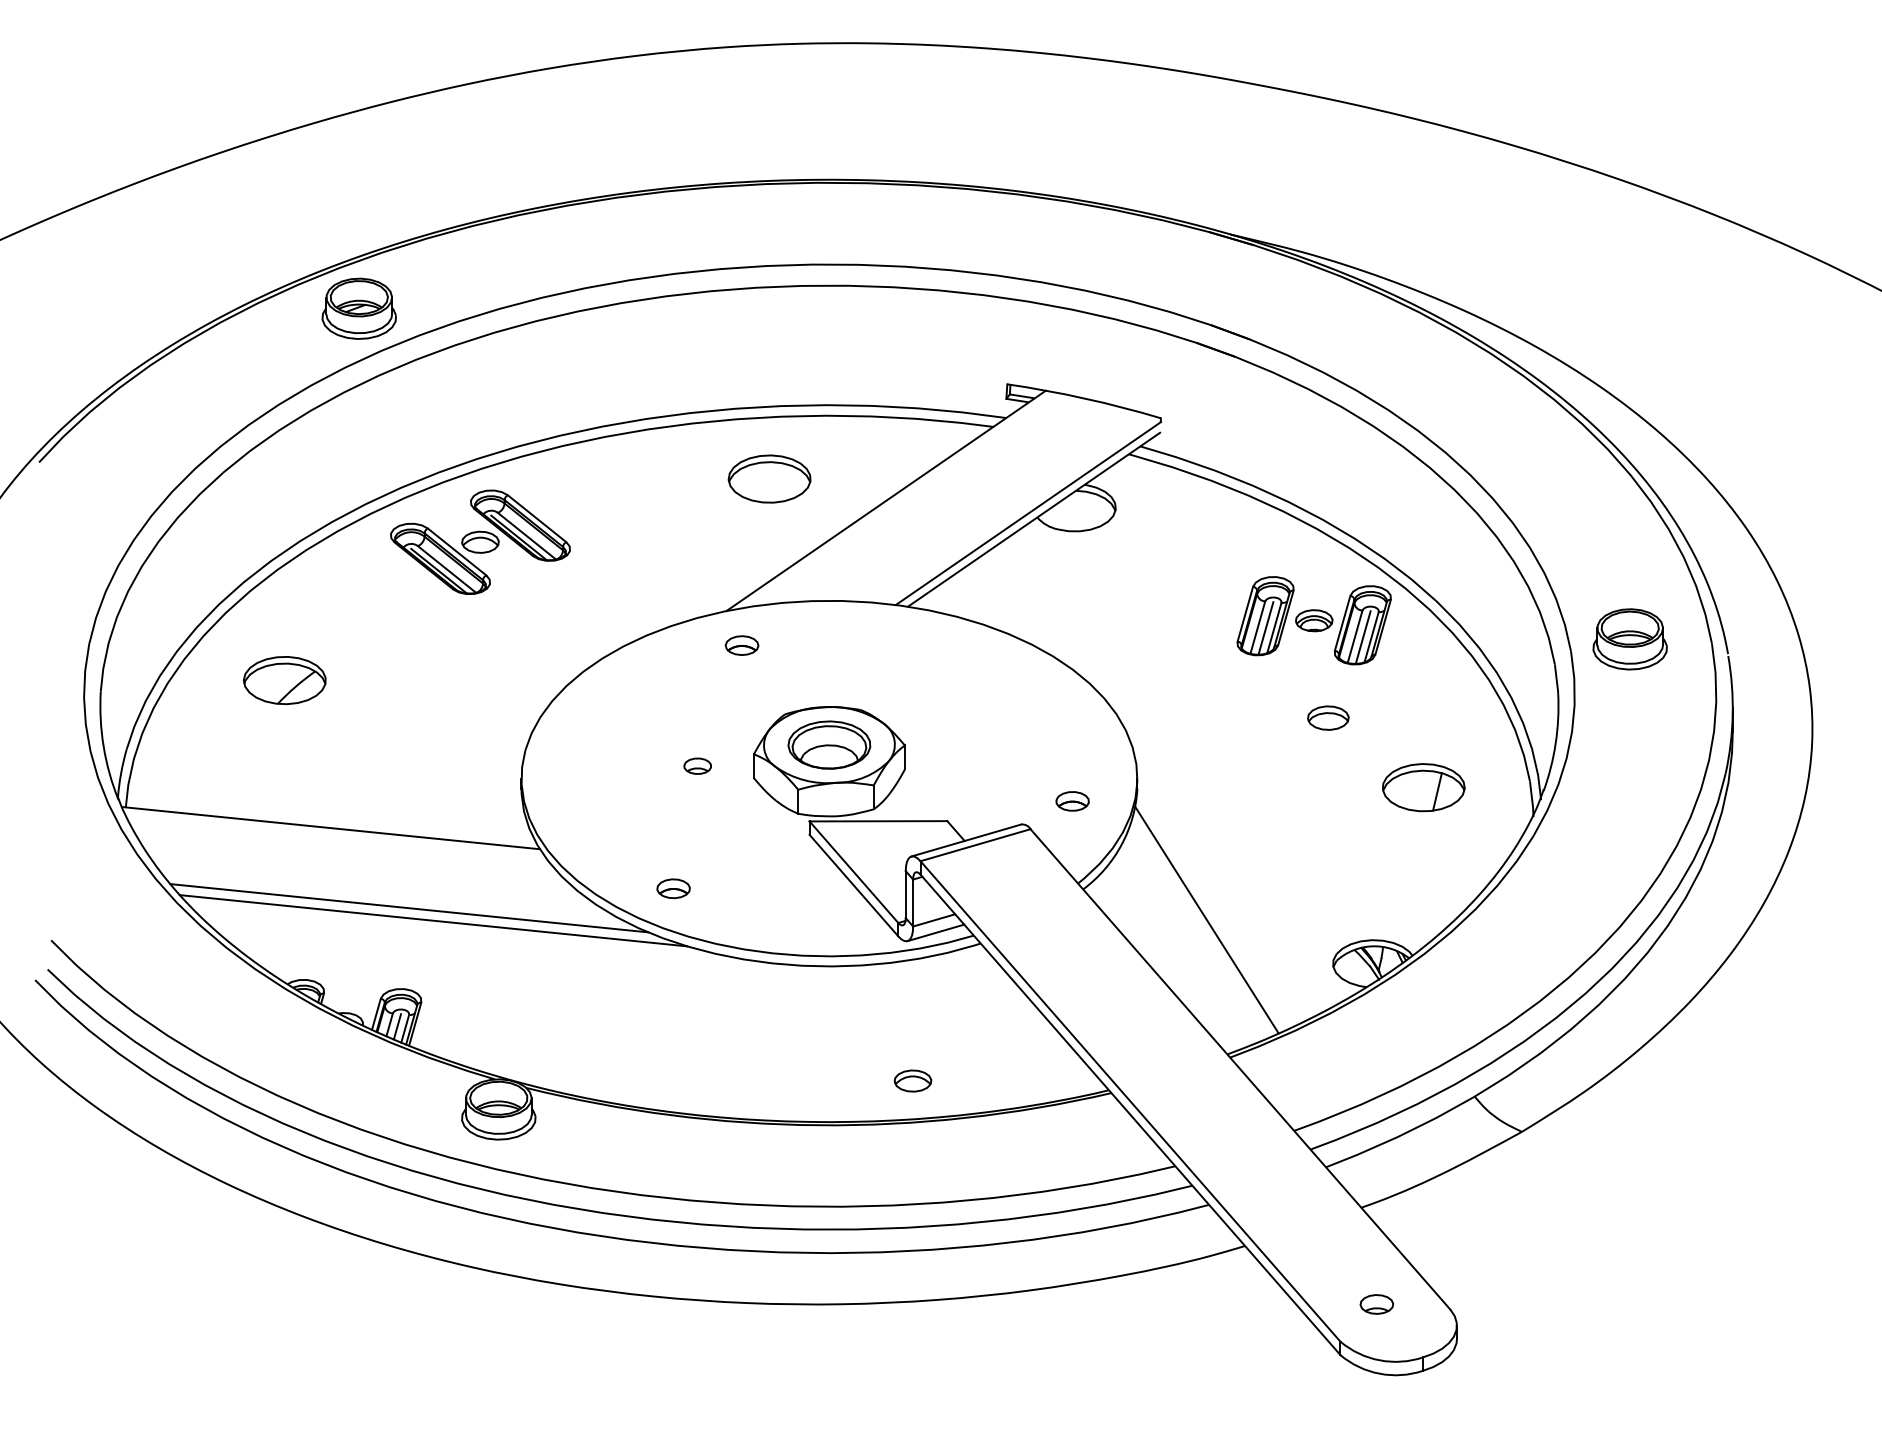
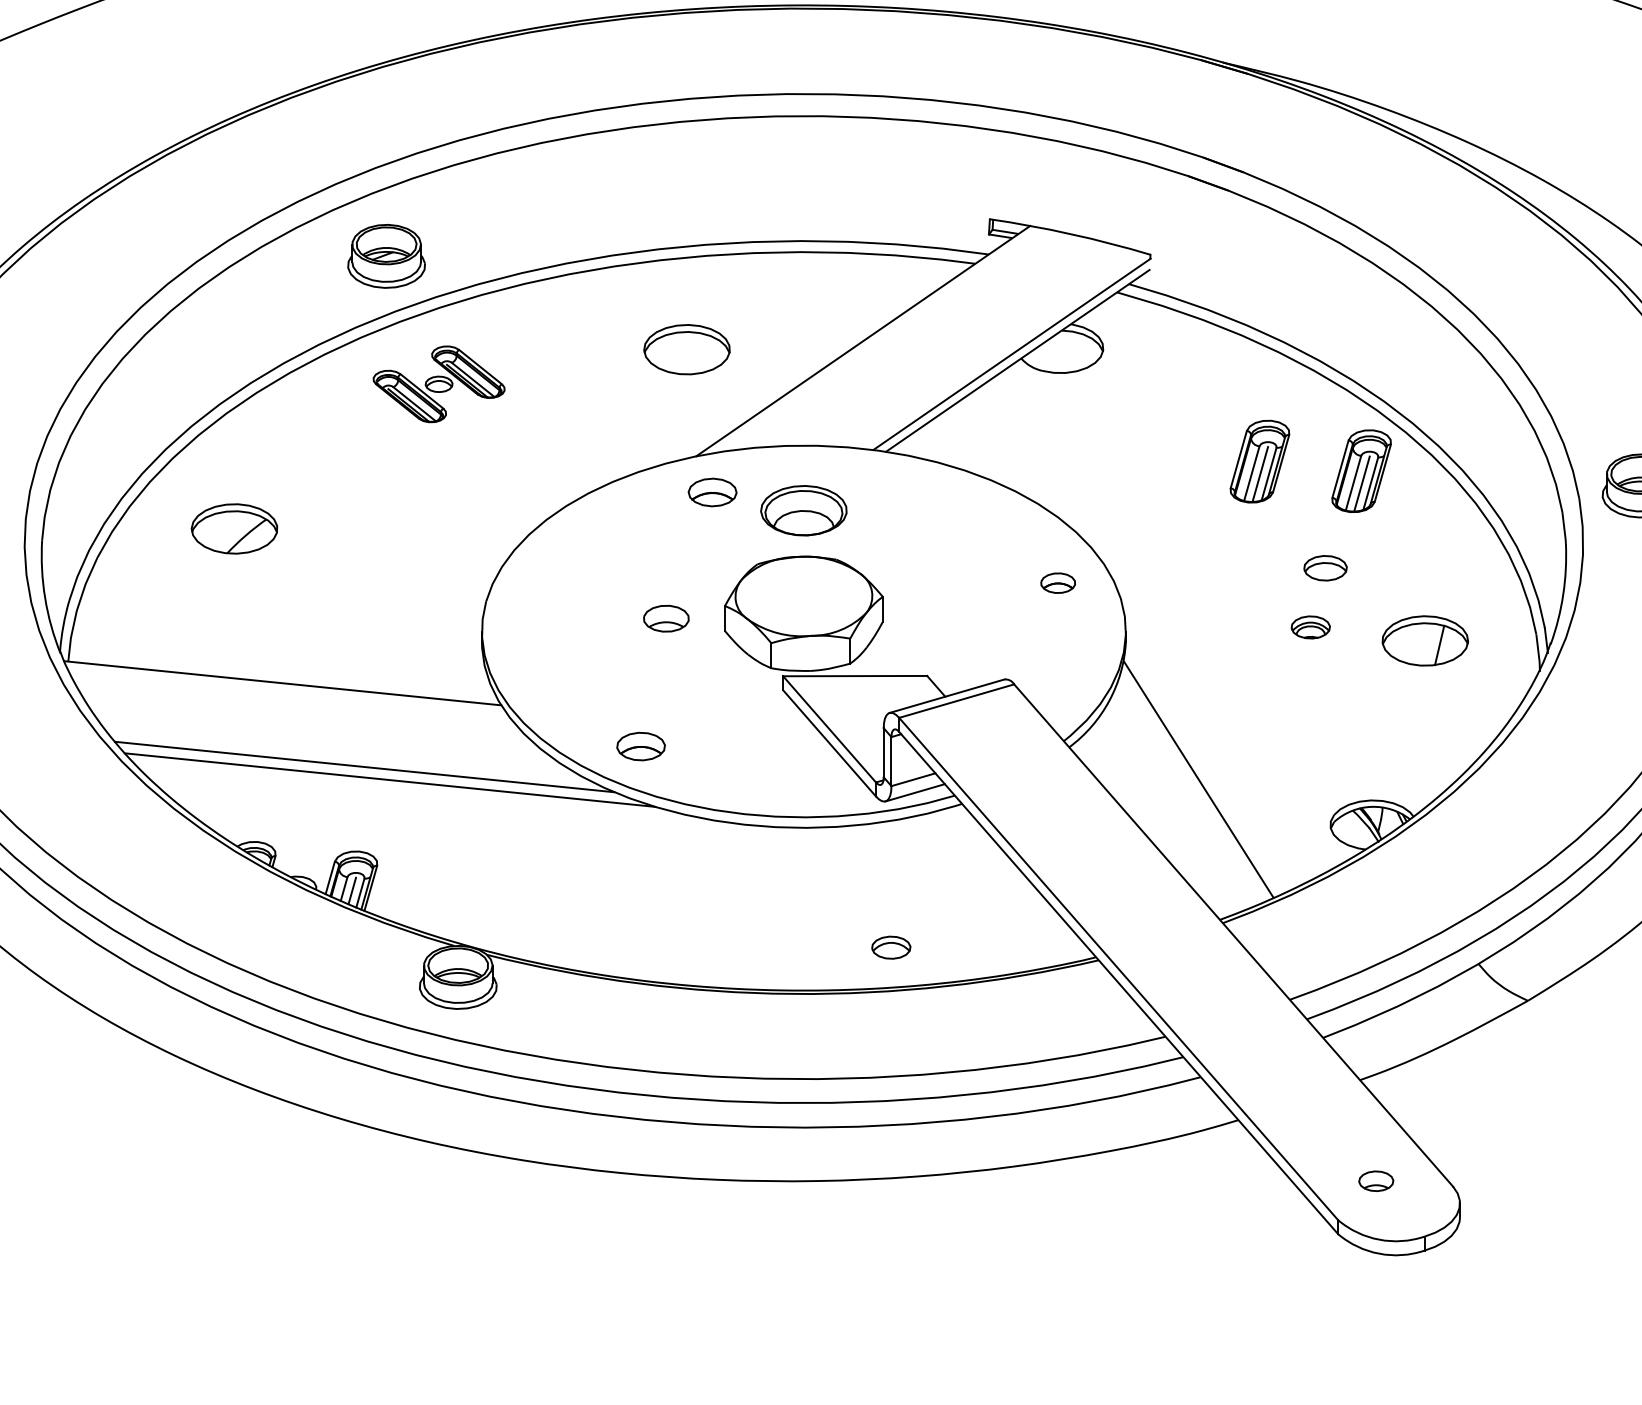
part: (358, 308) -> (385, 256), moved
part: (769, 478) -> (686, 349), moved
part: (480, 541) -> (439, 383), size x0.7
part: (1314, 620) -> (1311, 627), moved
part: (741, 645) -> (711, 492), size x1.4
part: (829, 744) -> (804, 510), moved
part: (697, 765) -> (665, 617), size x1.6
part: (1072, 801) -> (1058, 583), moved
part: (673, 888) -> (640, 746), size x1.4

